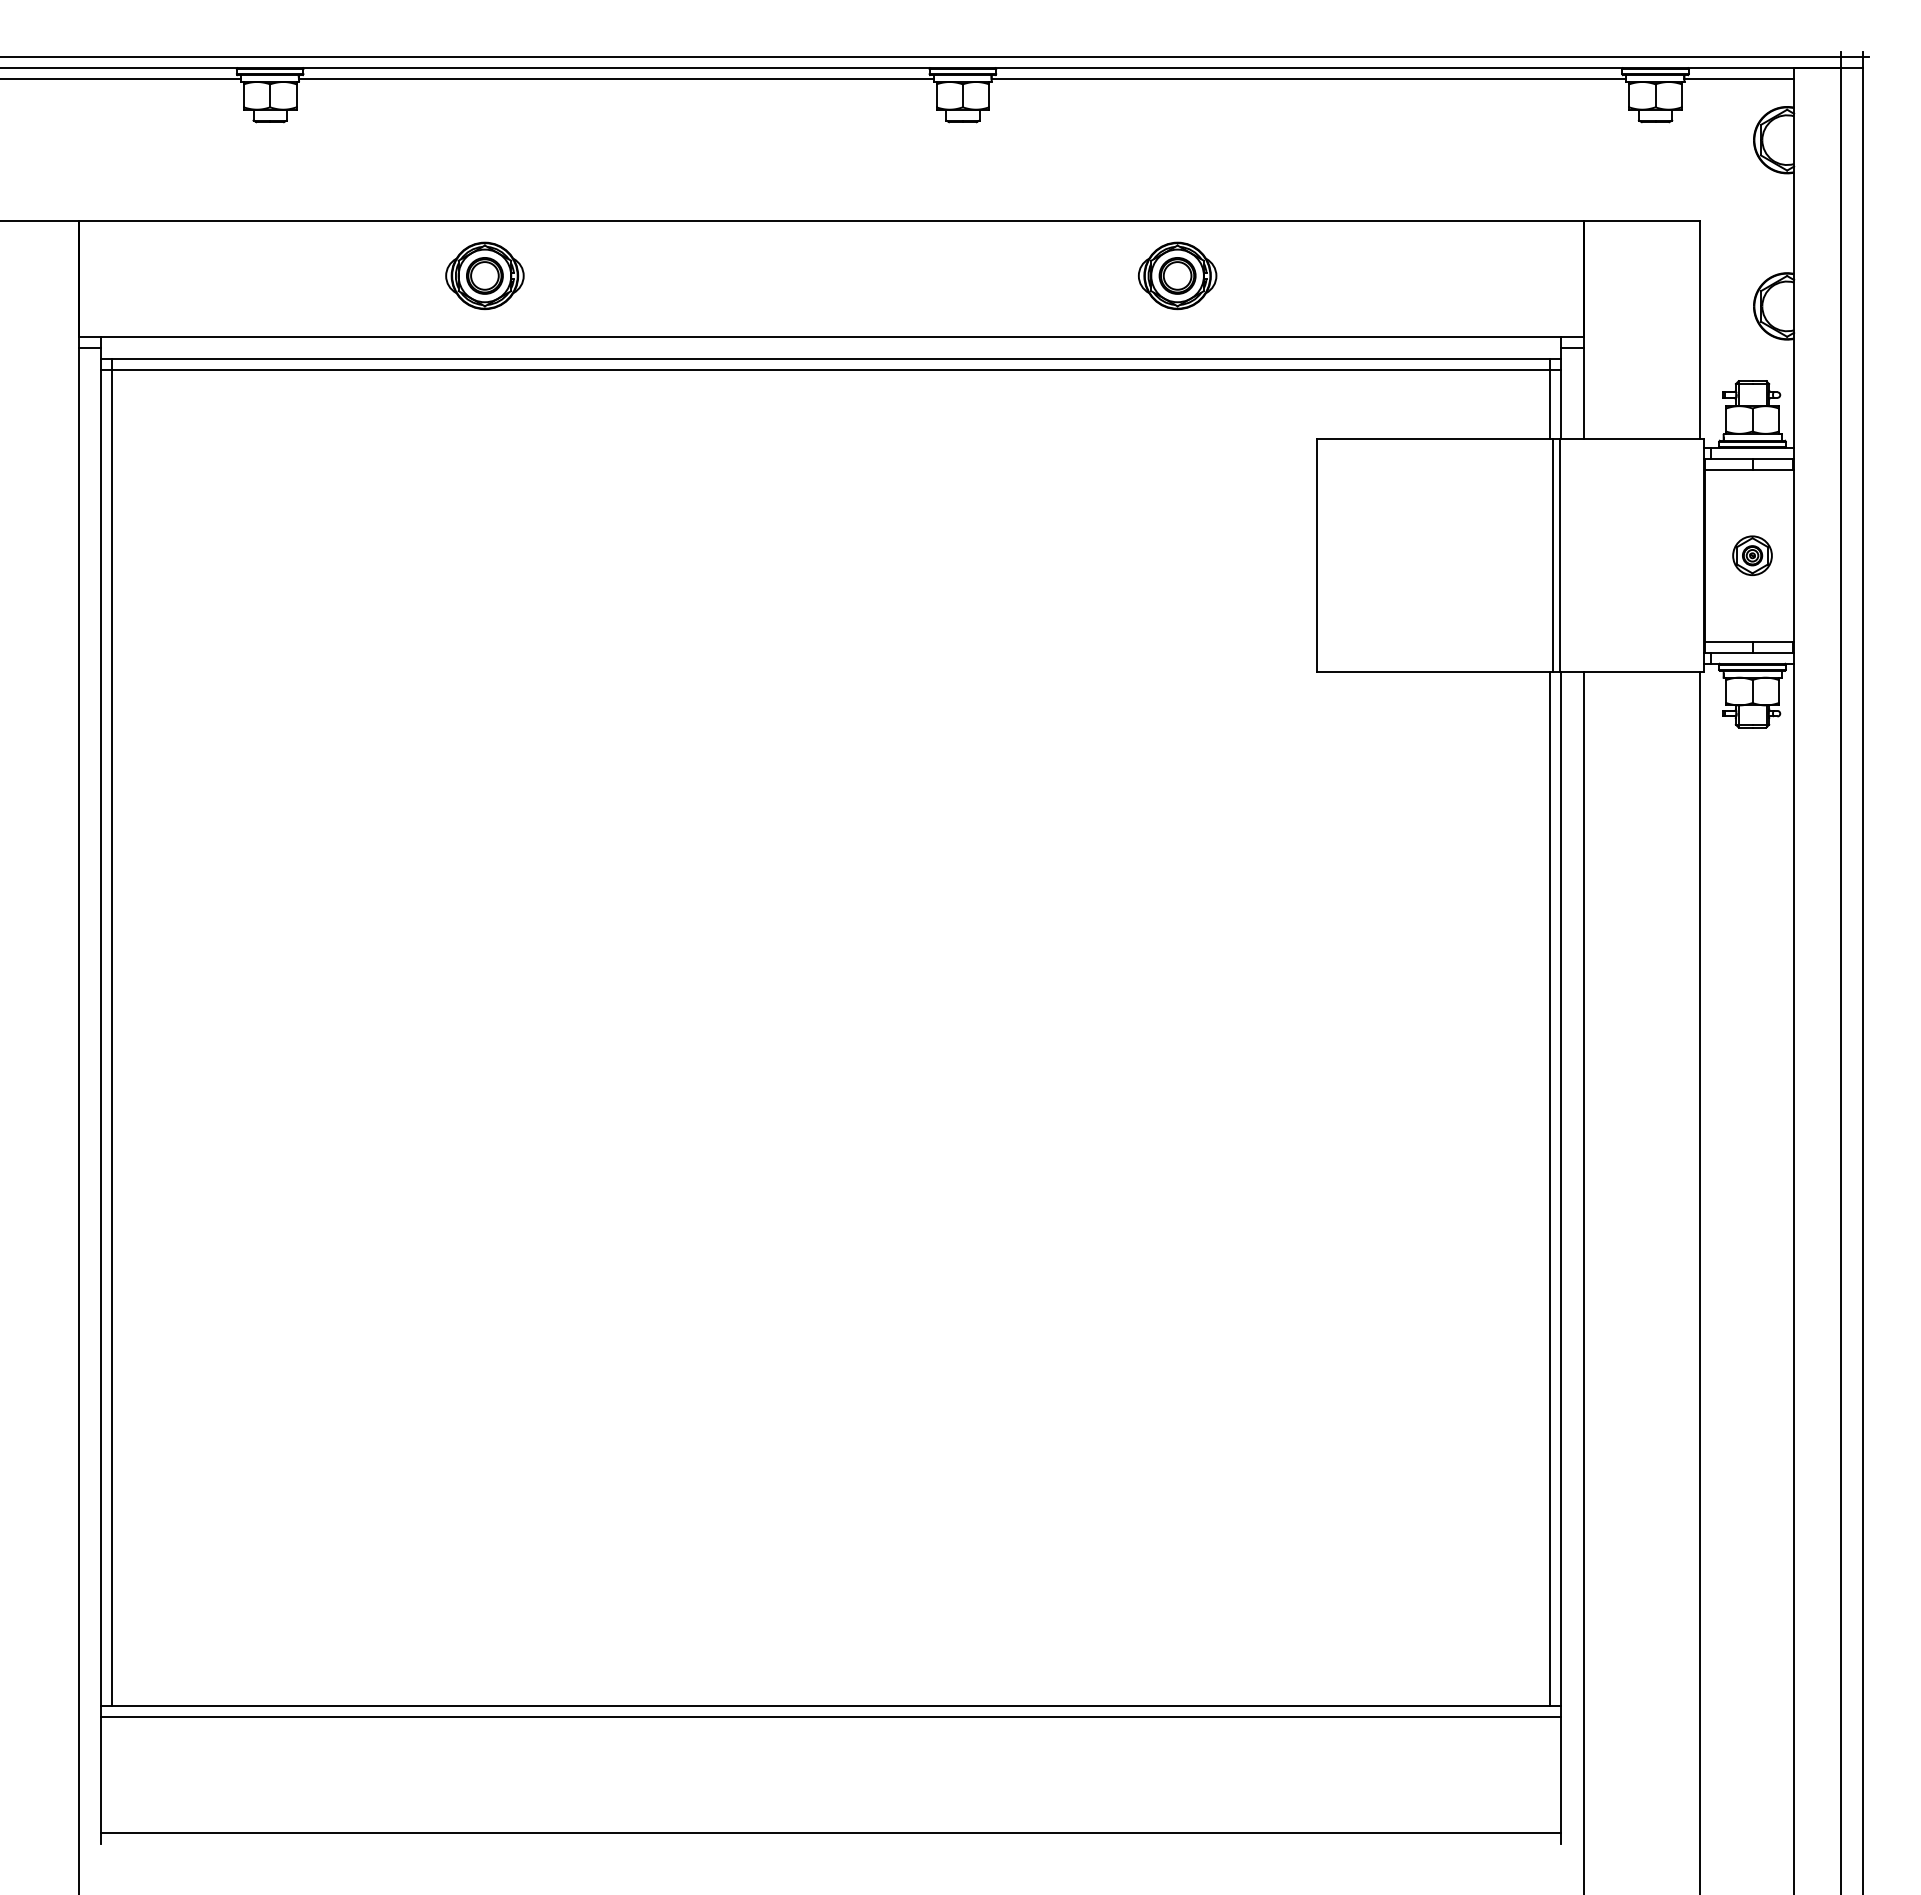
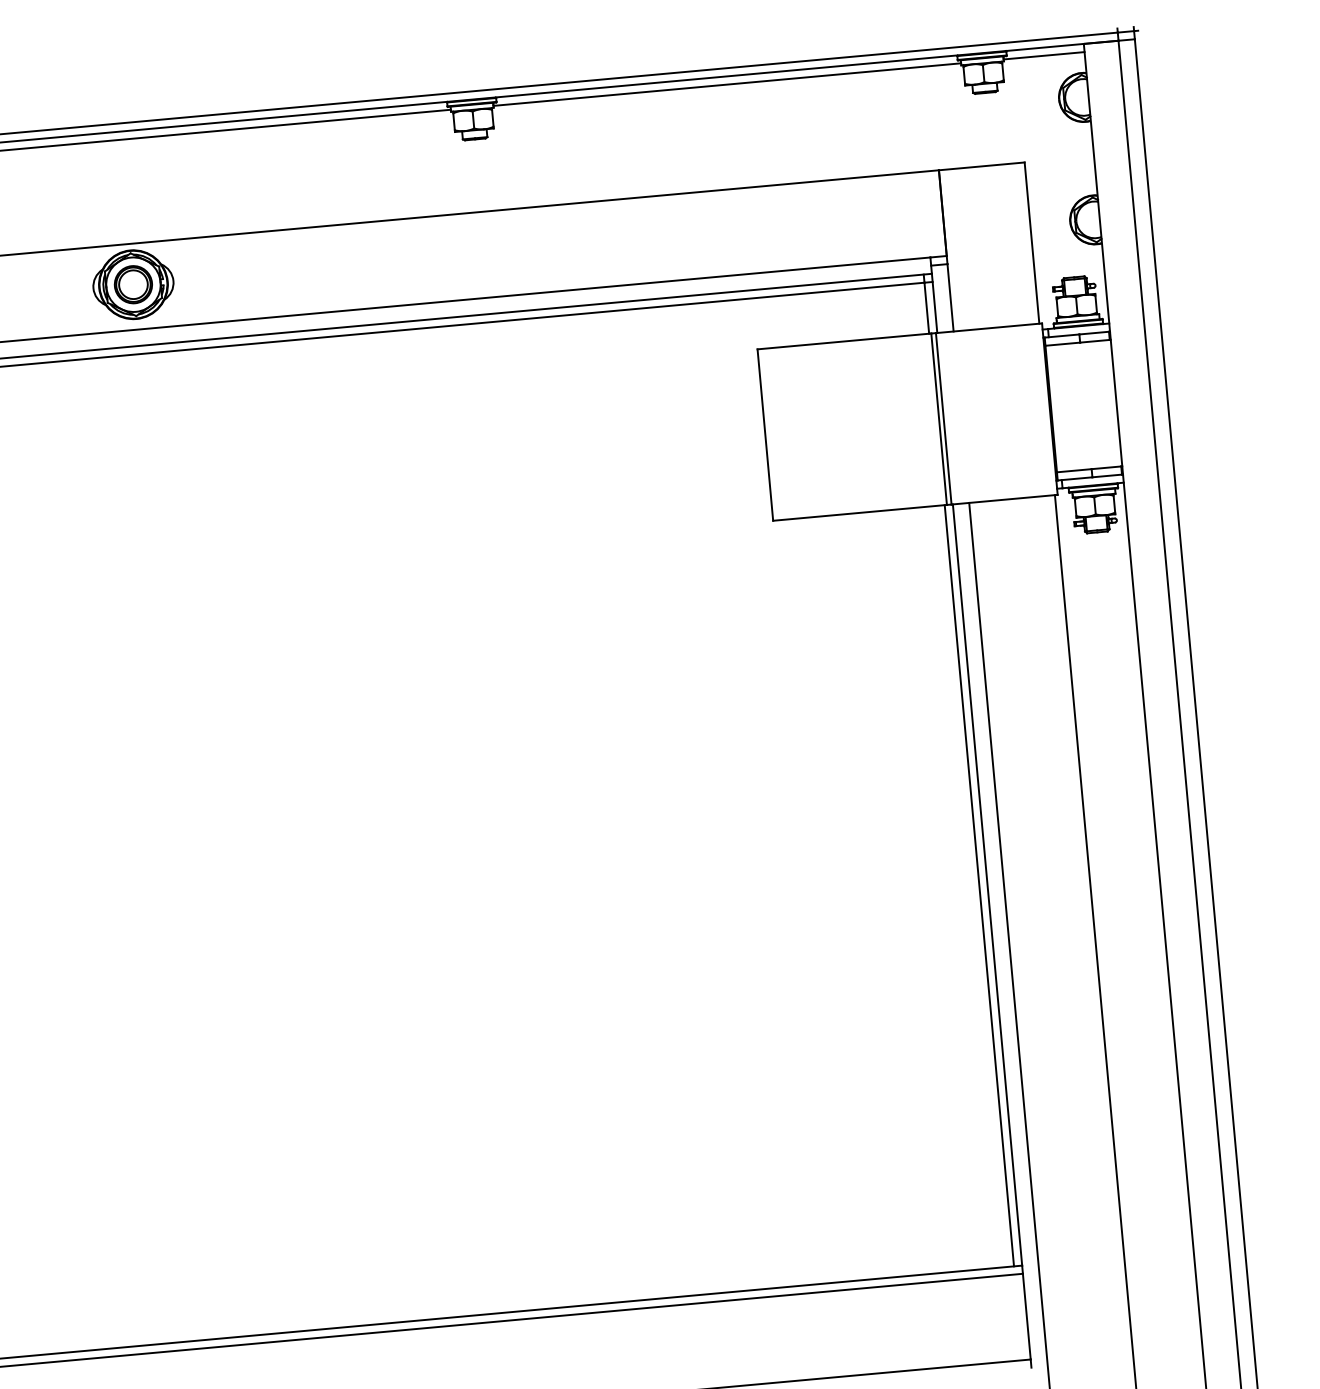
part: (484, 275) -> (133, 284), size x1.4
part: (1177, 275) -> (643, 237), removed
part: (1752, 555) -> (1085, 405), removed

